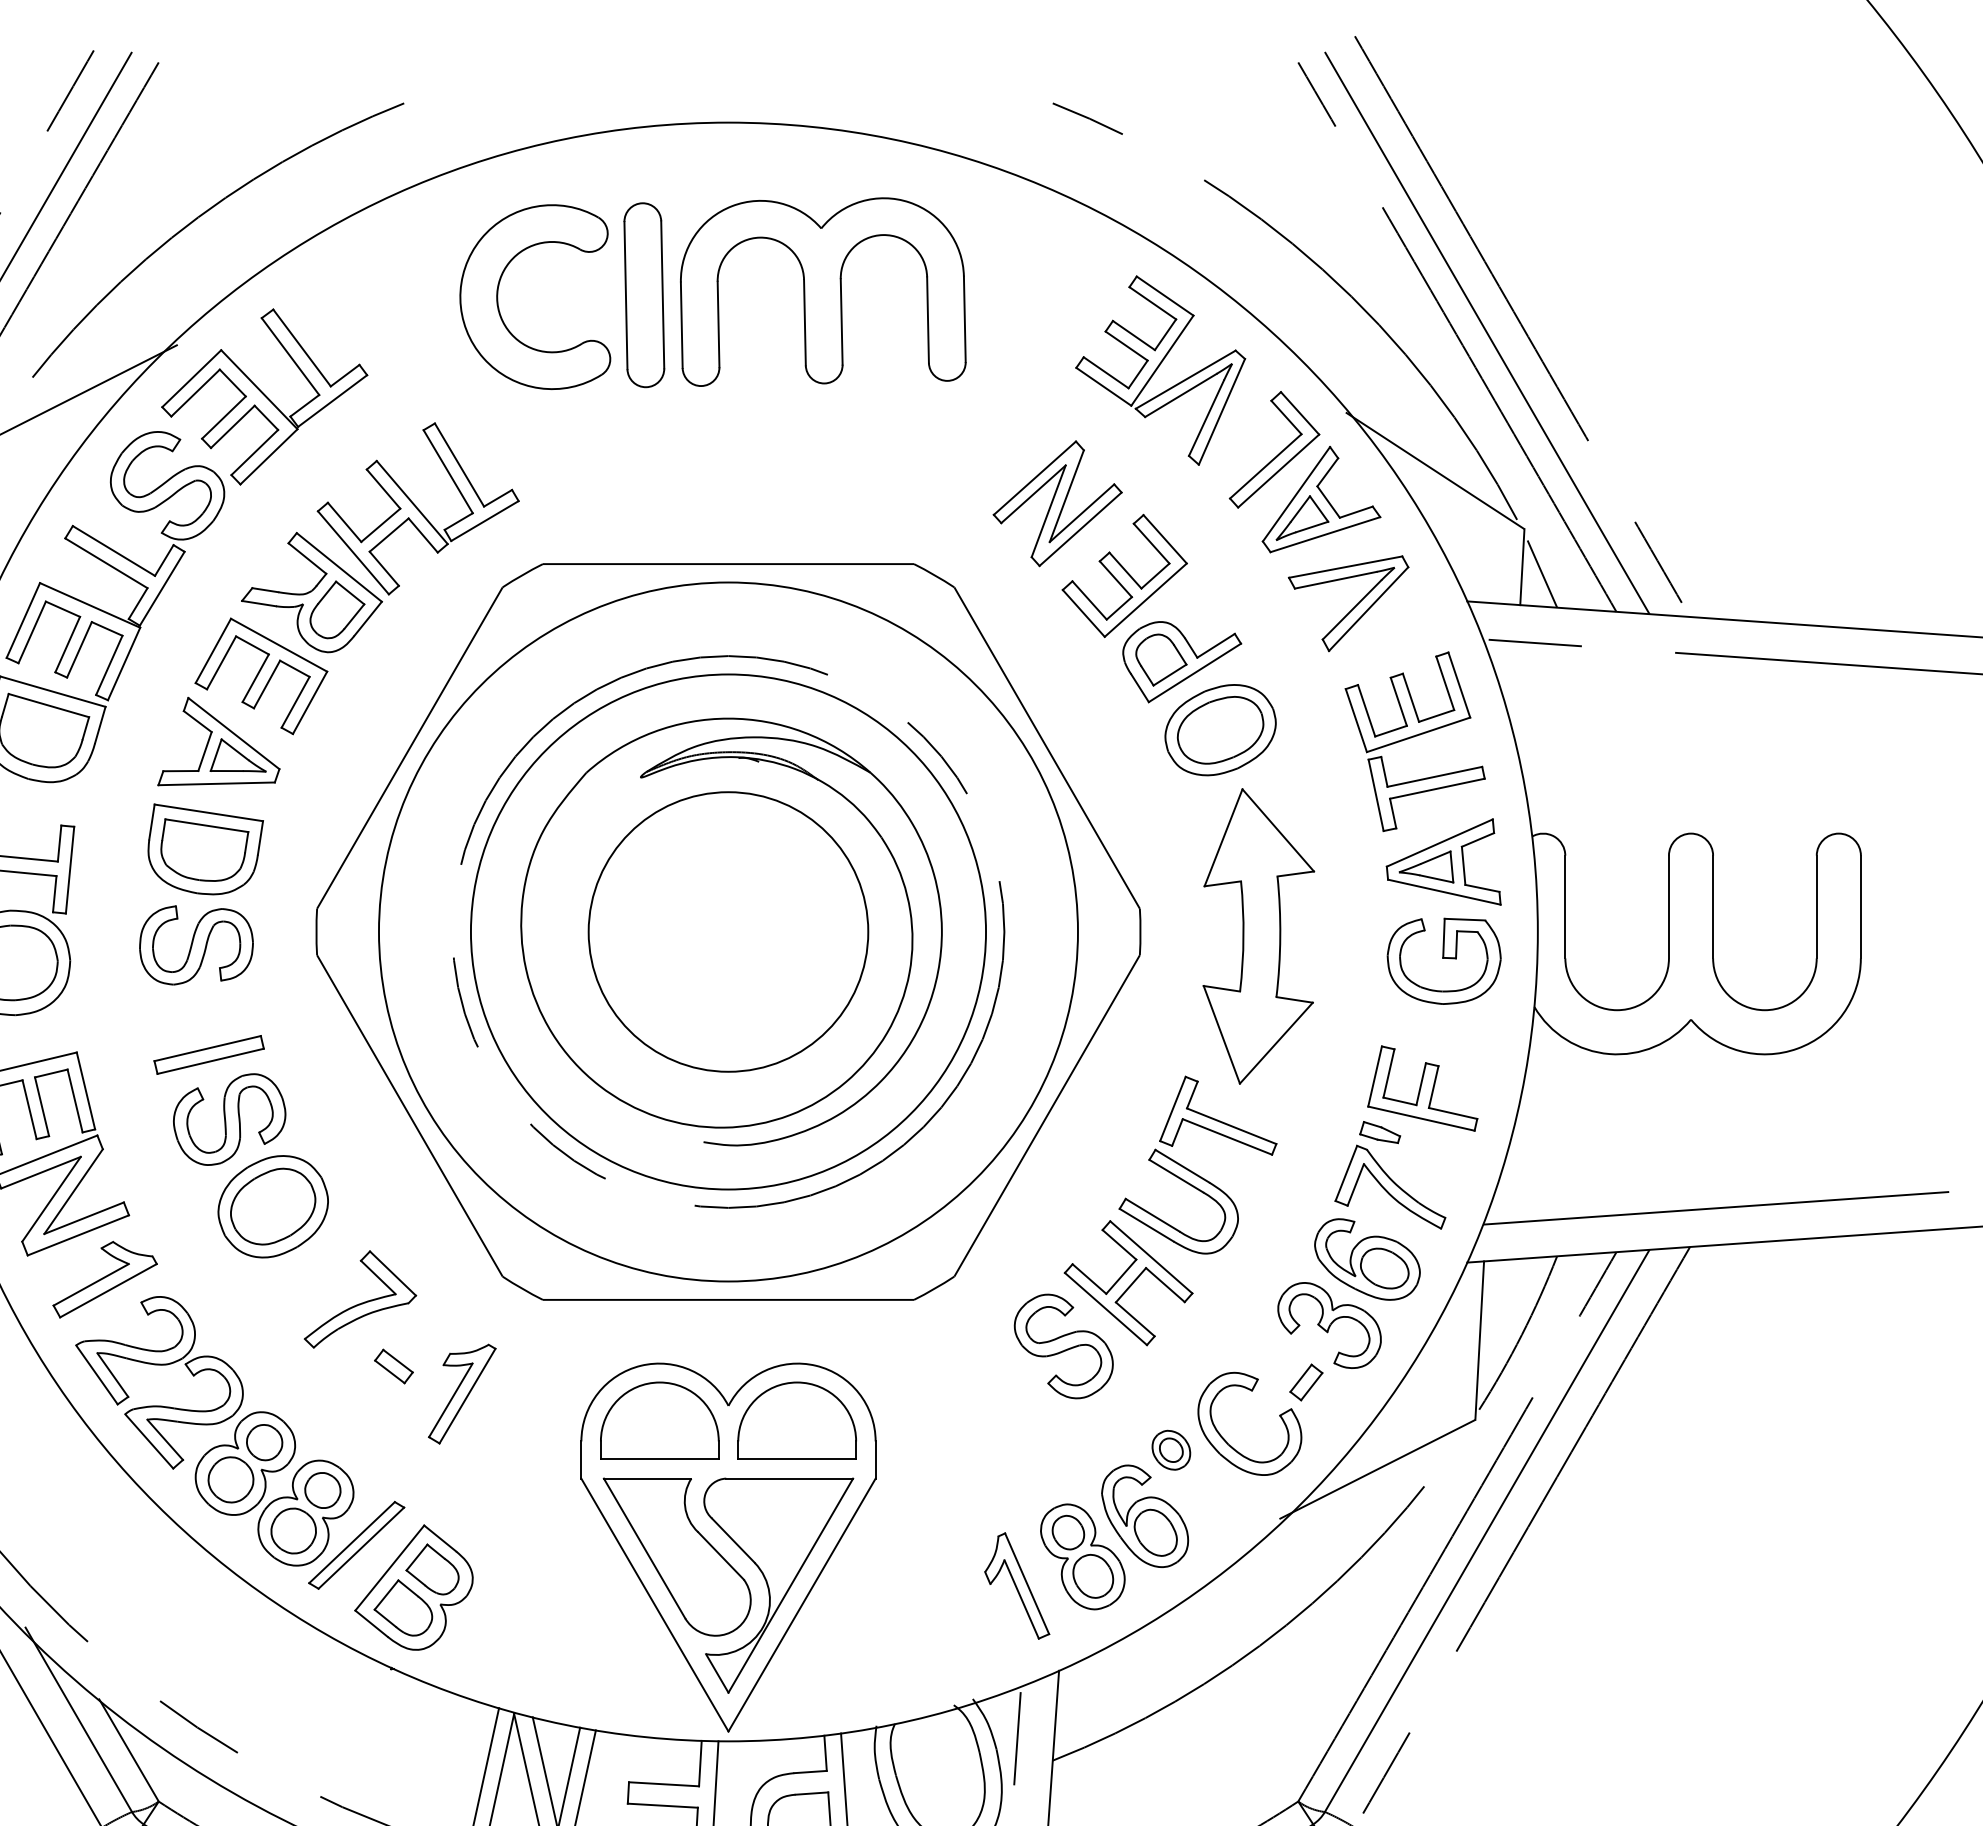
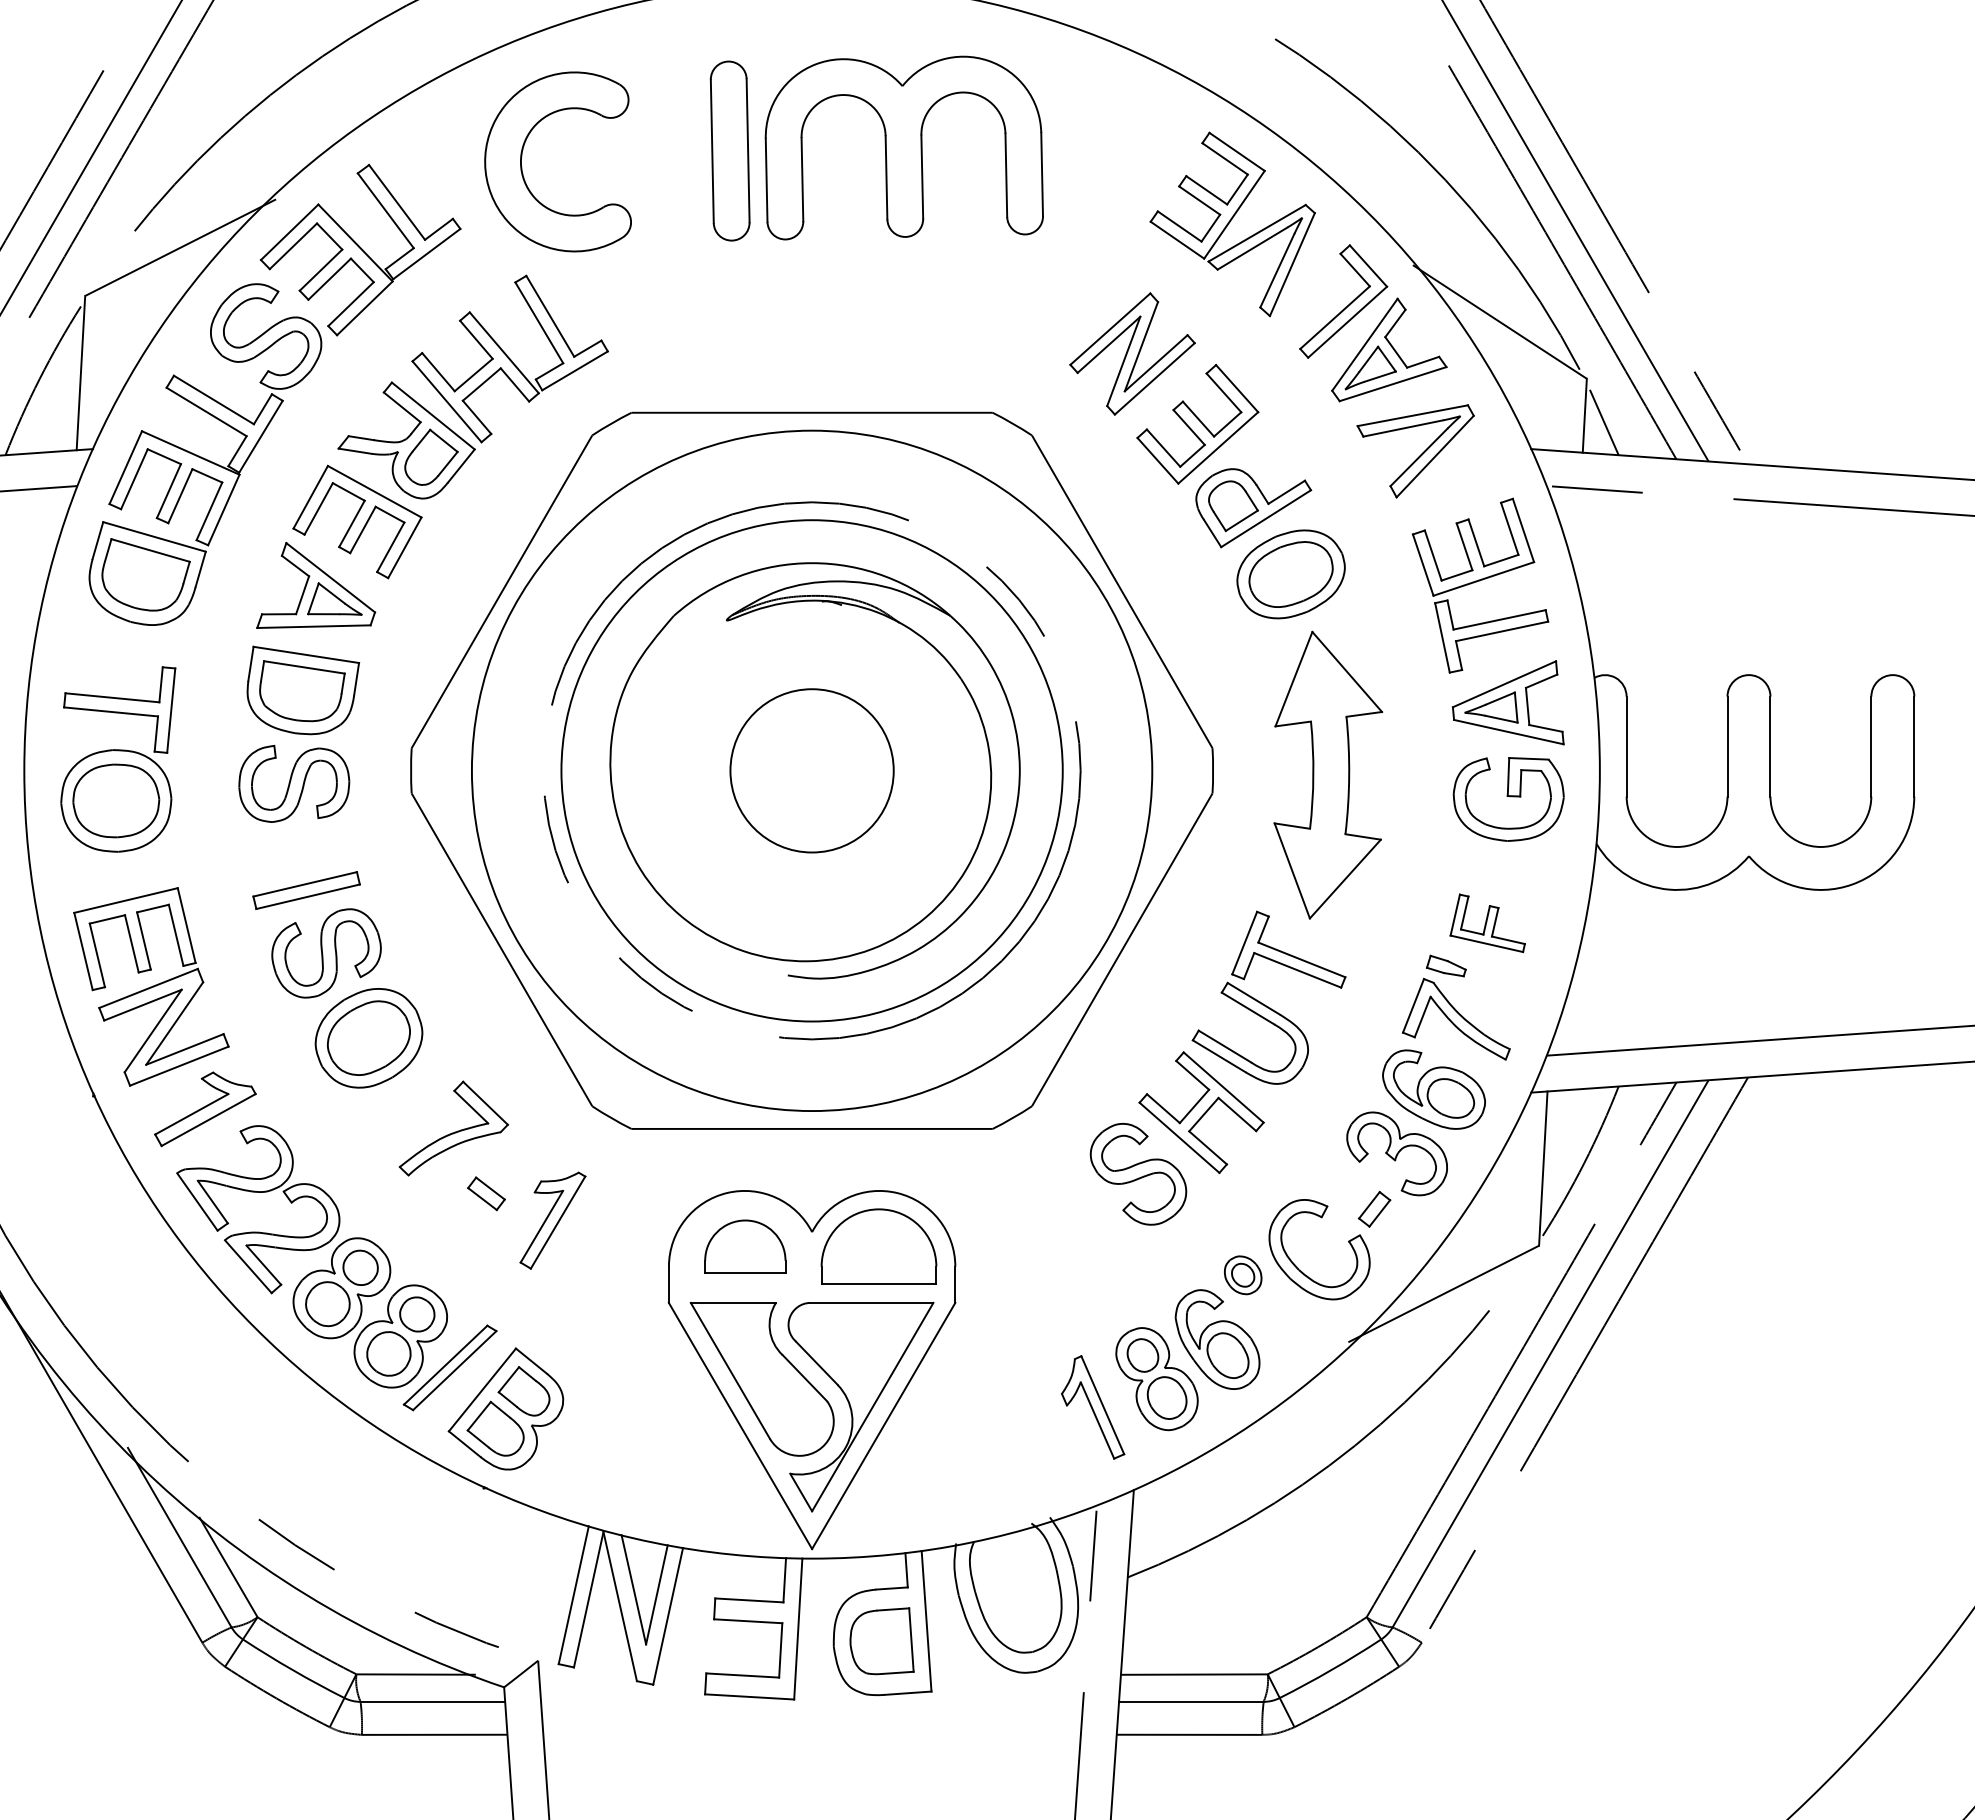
part: (498, 292) -> (522, 157), moved
circle: (728, 931) -> (812, 770), size x0.6
part: (1422, 1088) -> (1487, 923), size x0.7
part: (660, 1420) -> (745, 1246), size x0.7

